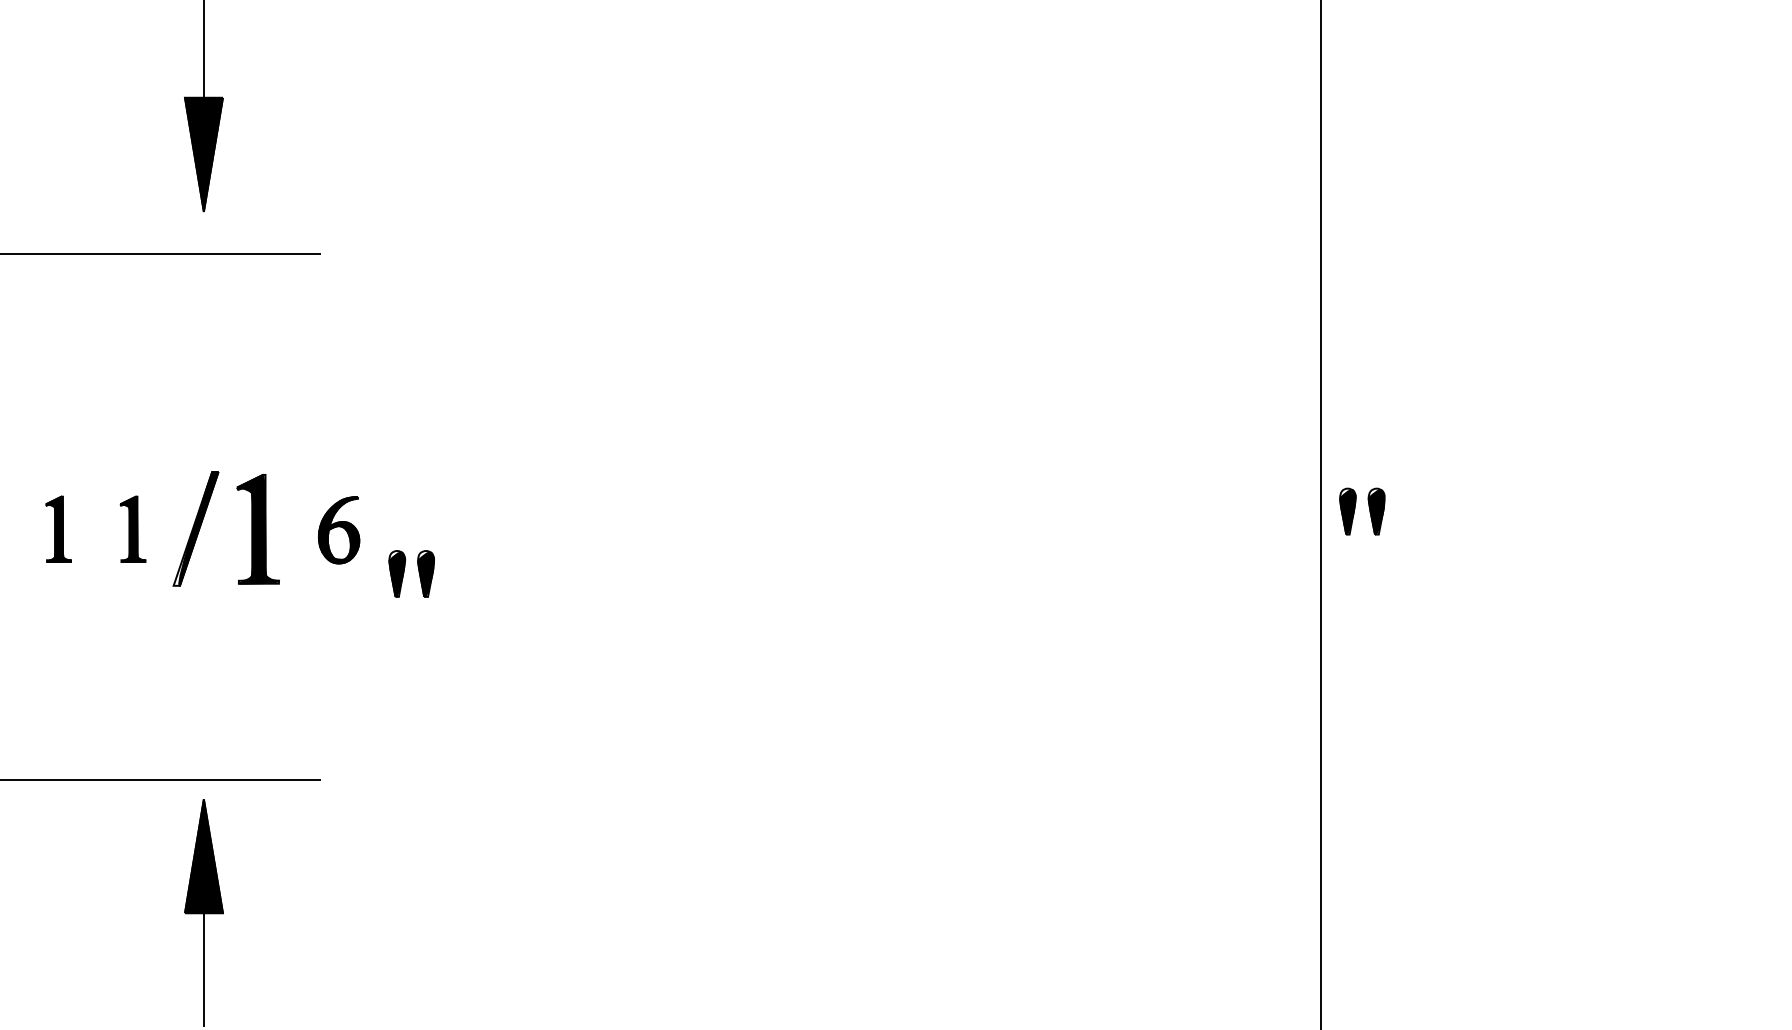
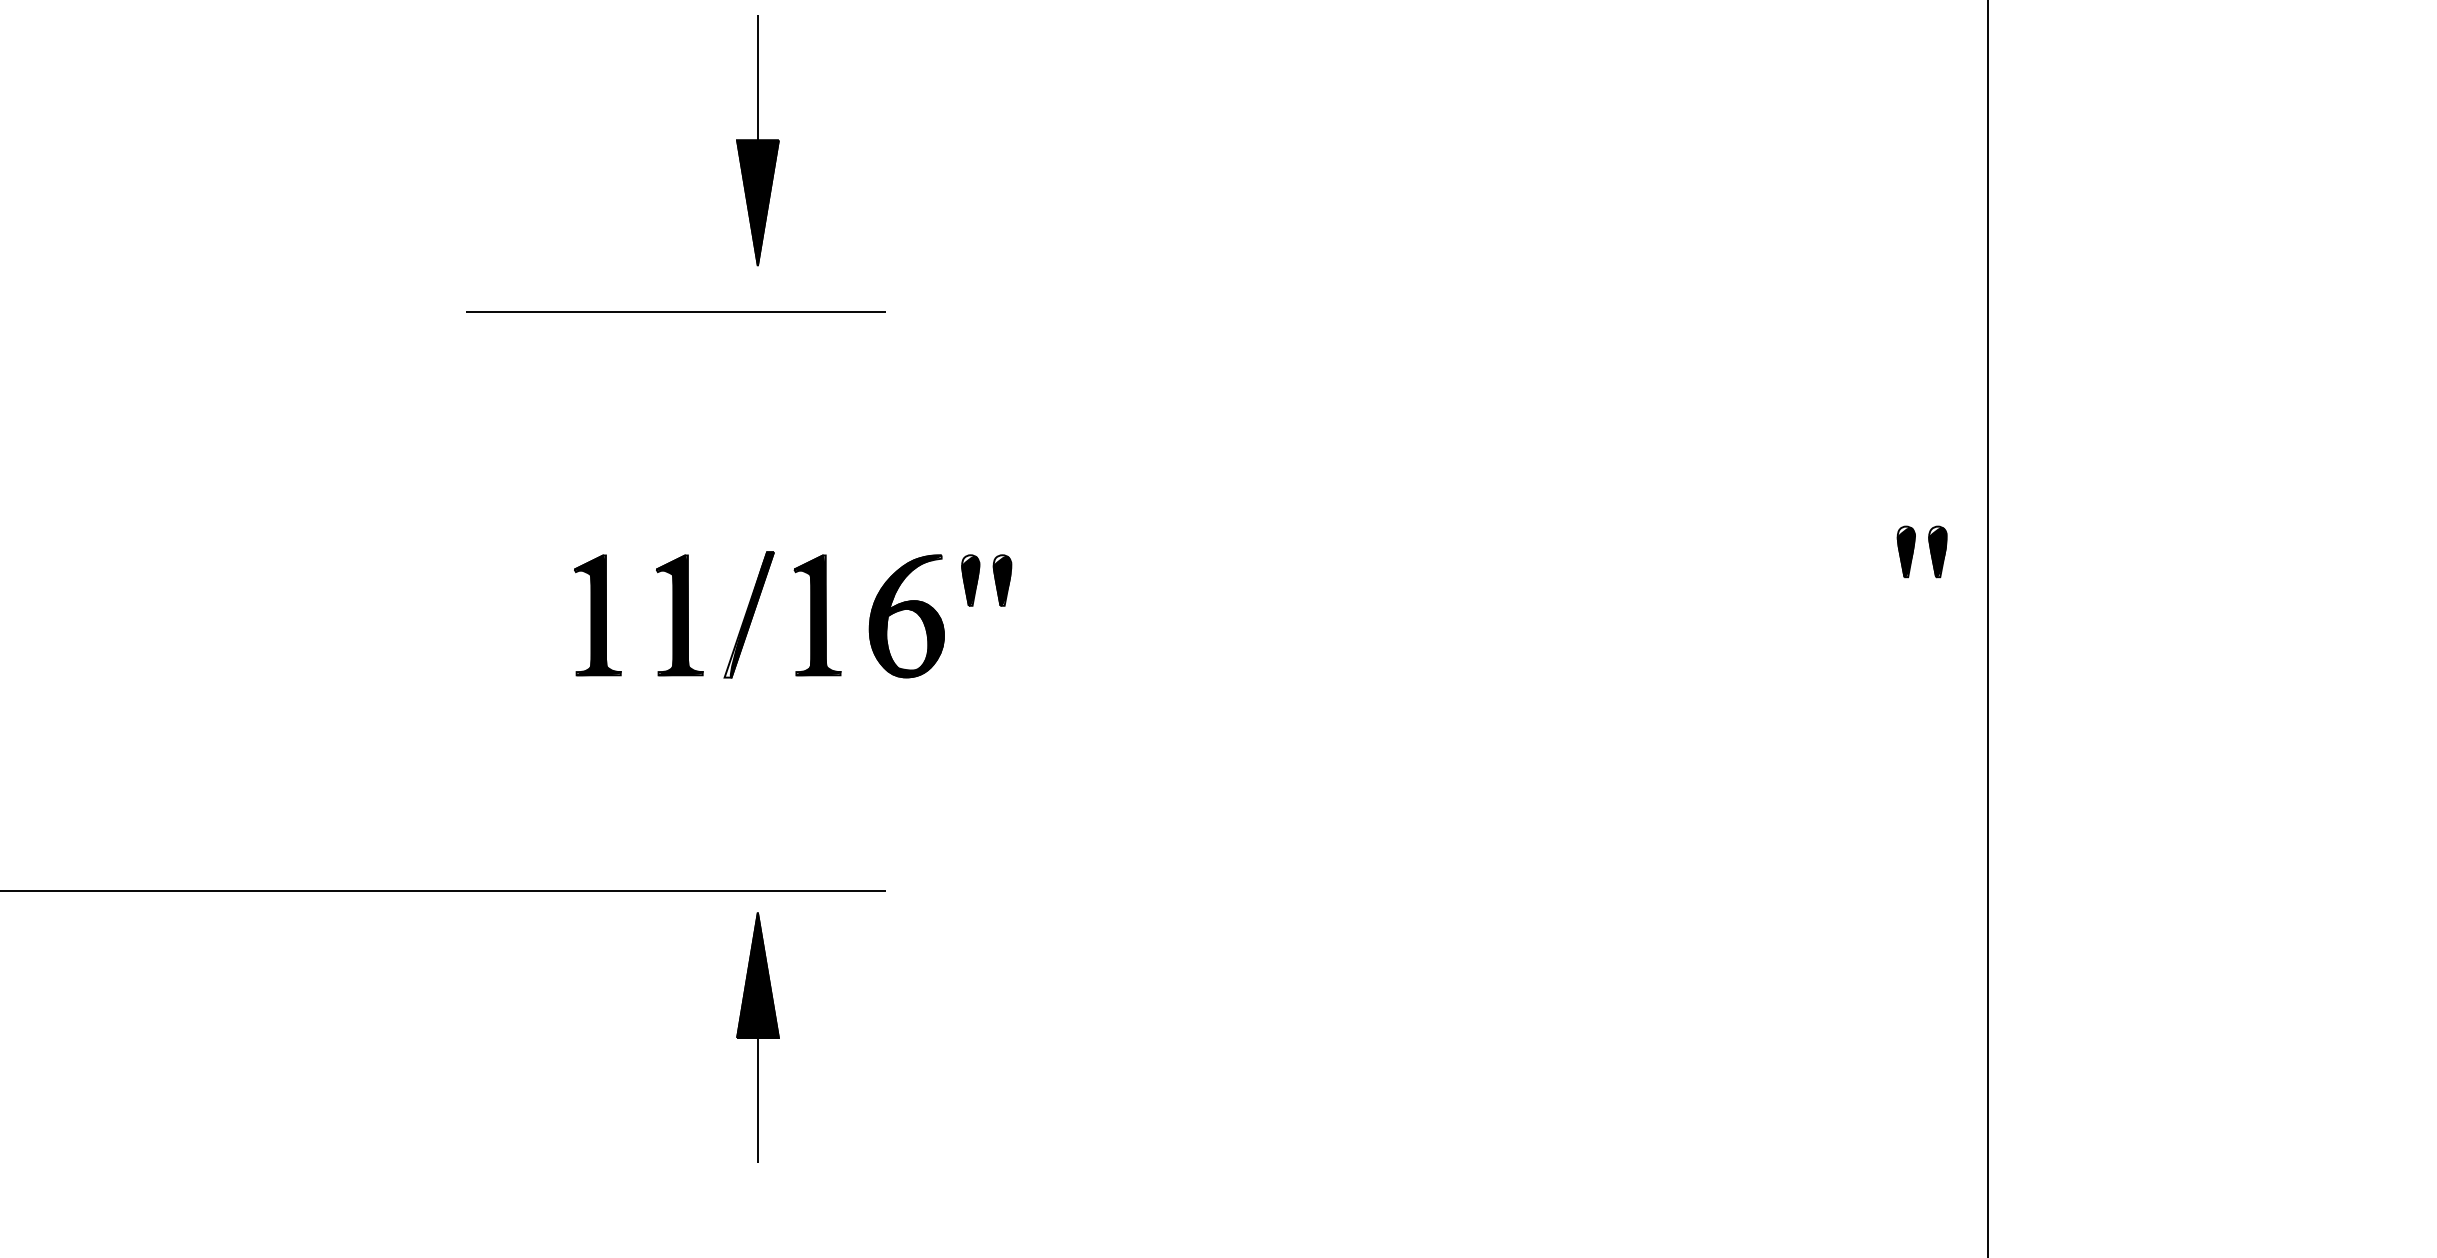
part: (1355, 509) -> (1914, 549), moved
part: (58, 529) -> (597, 615), size x1.67
part: (132, 529) -> (679, 615), size x1.67
part: (338, 530) -> (906, 616), size x1.67
part: (404, 573) -> (978, 580), moved

